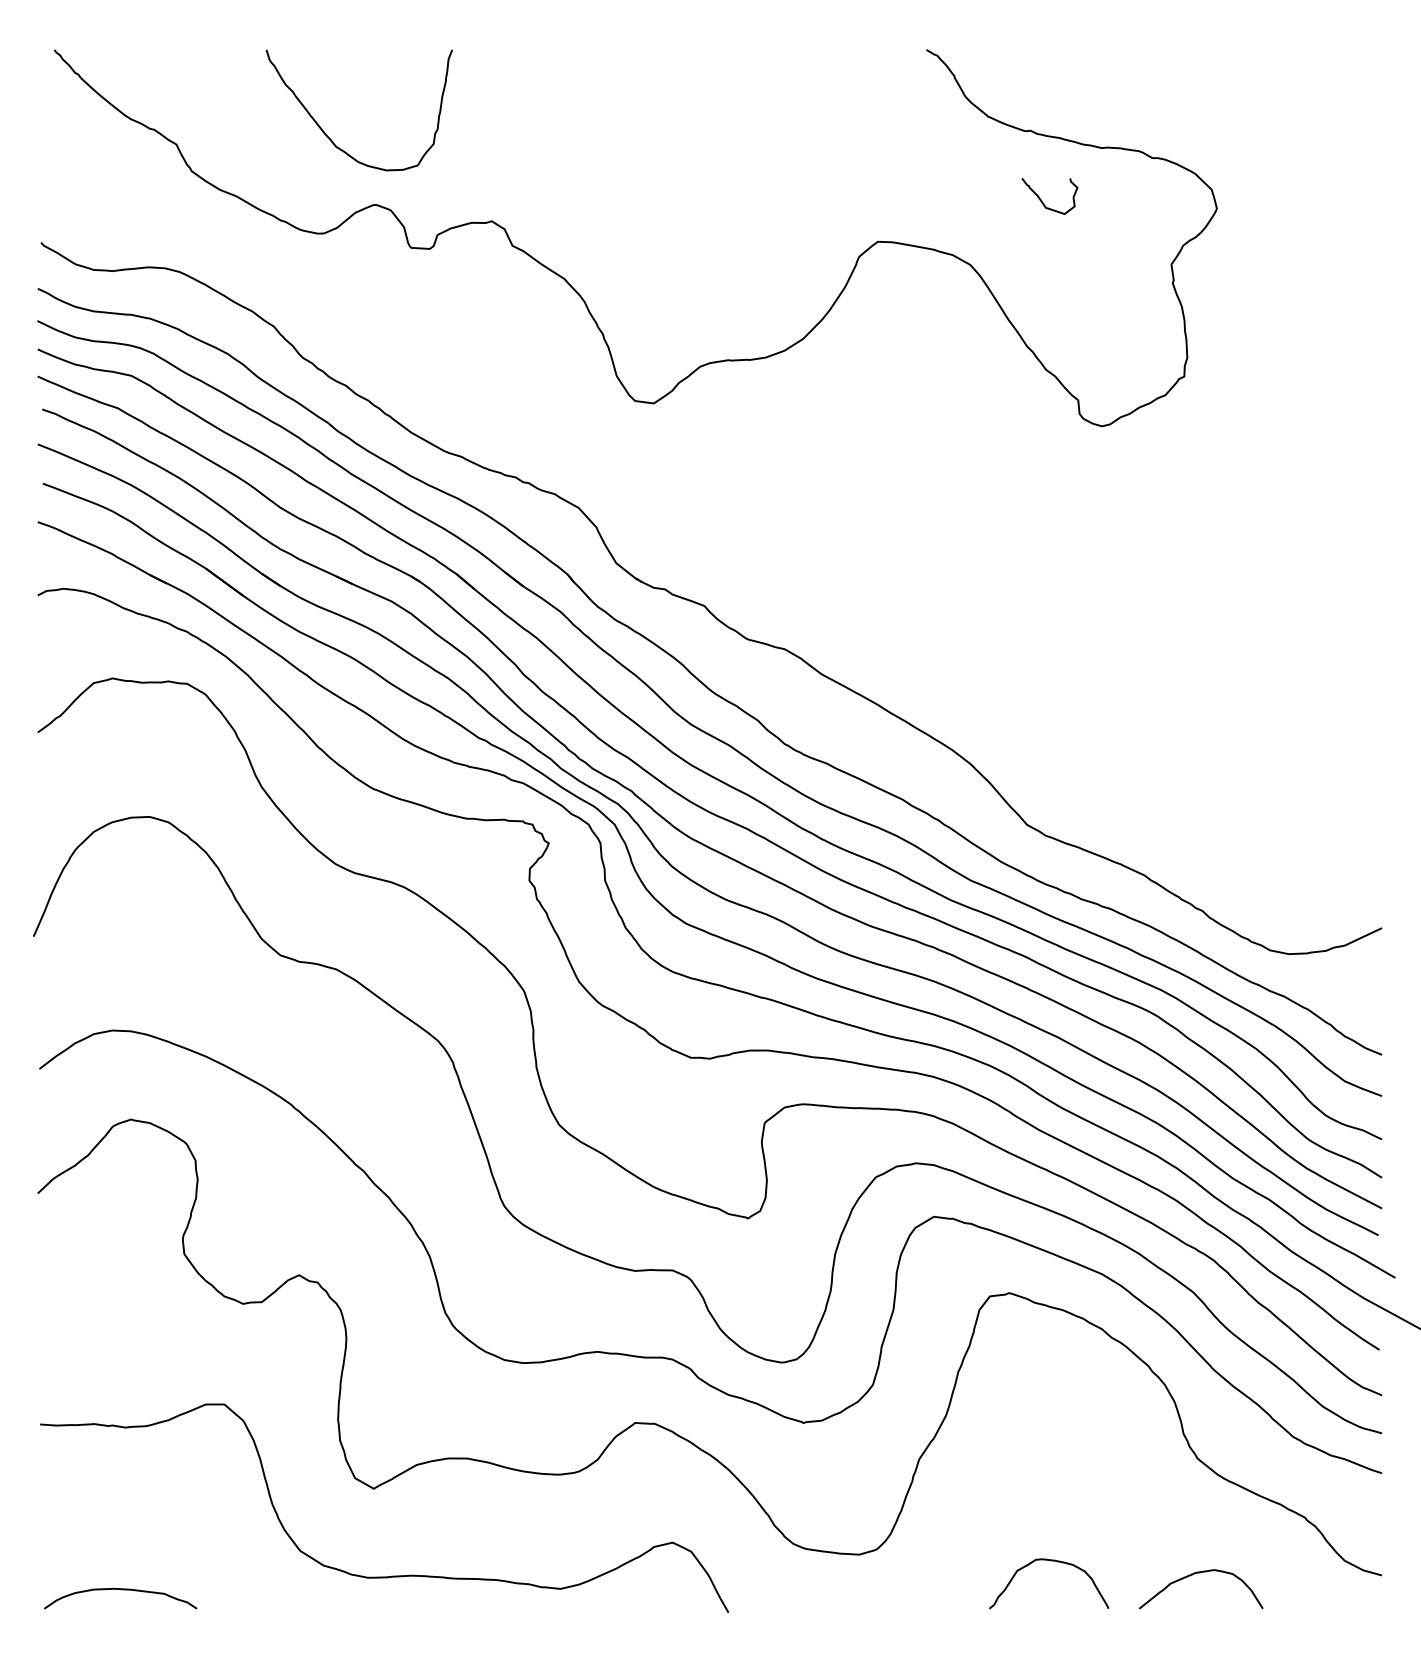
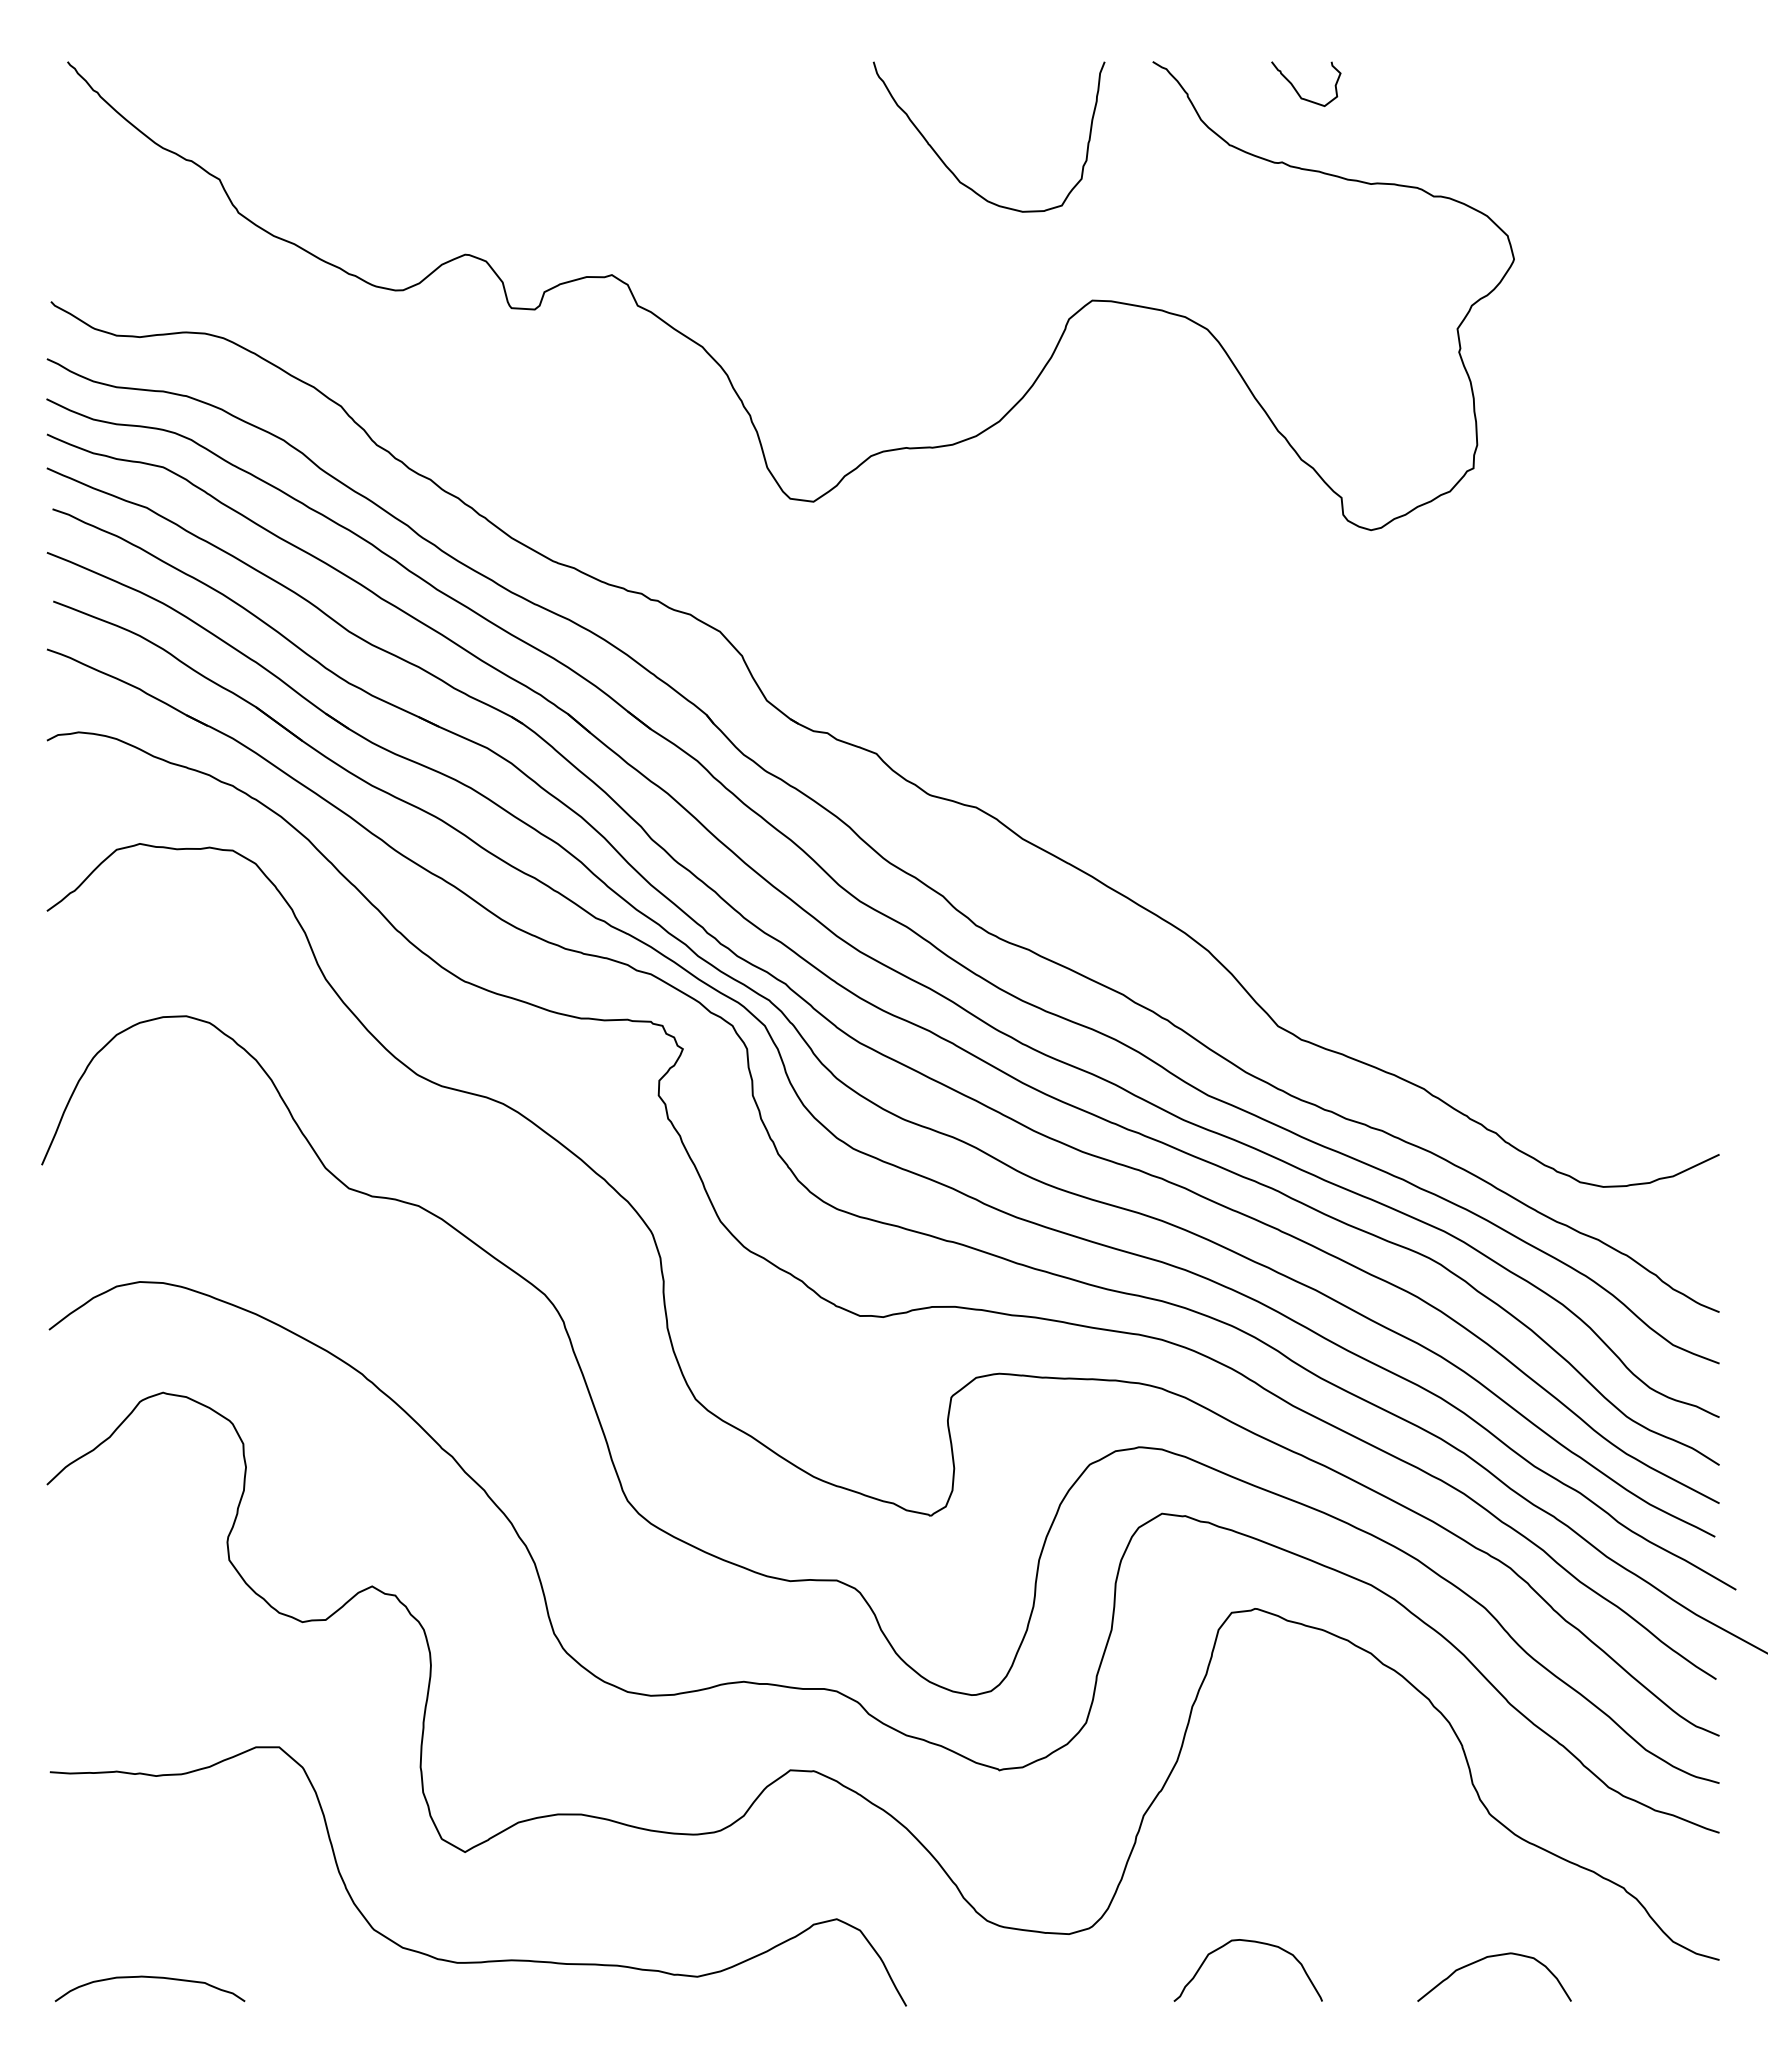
curve: (329, 138) -> (952, 171), moved
curve: (1042, 201) -> (1297, 90), moved
curve: (1051, 1561) -> (1251, 1942), moved

